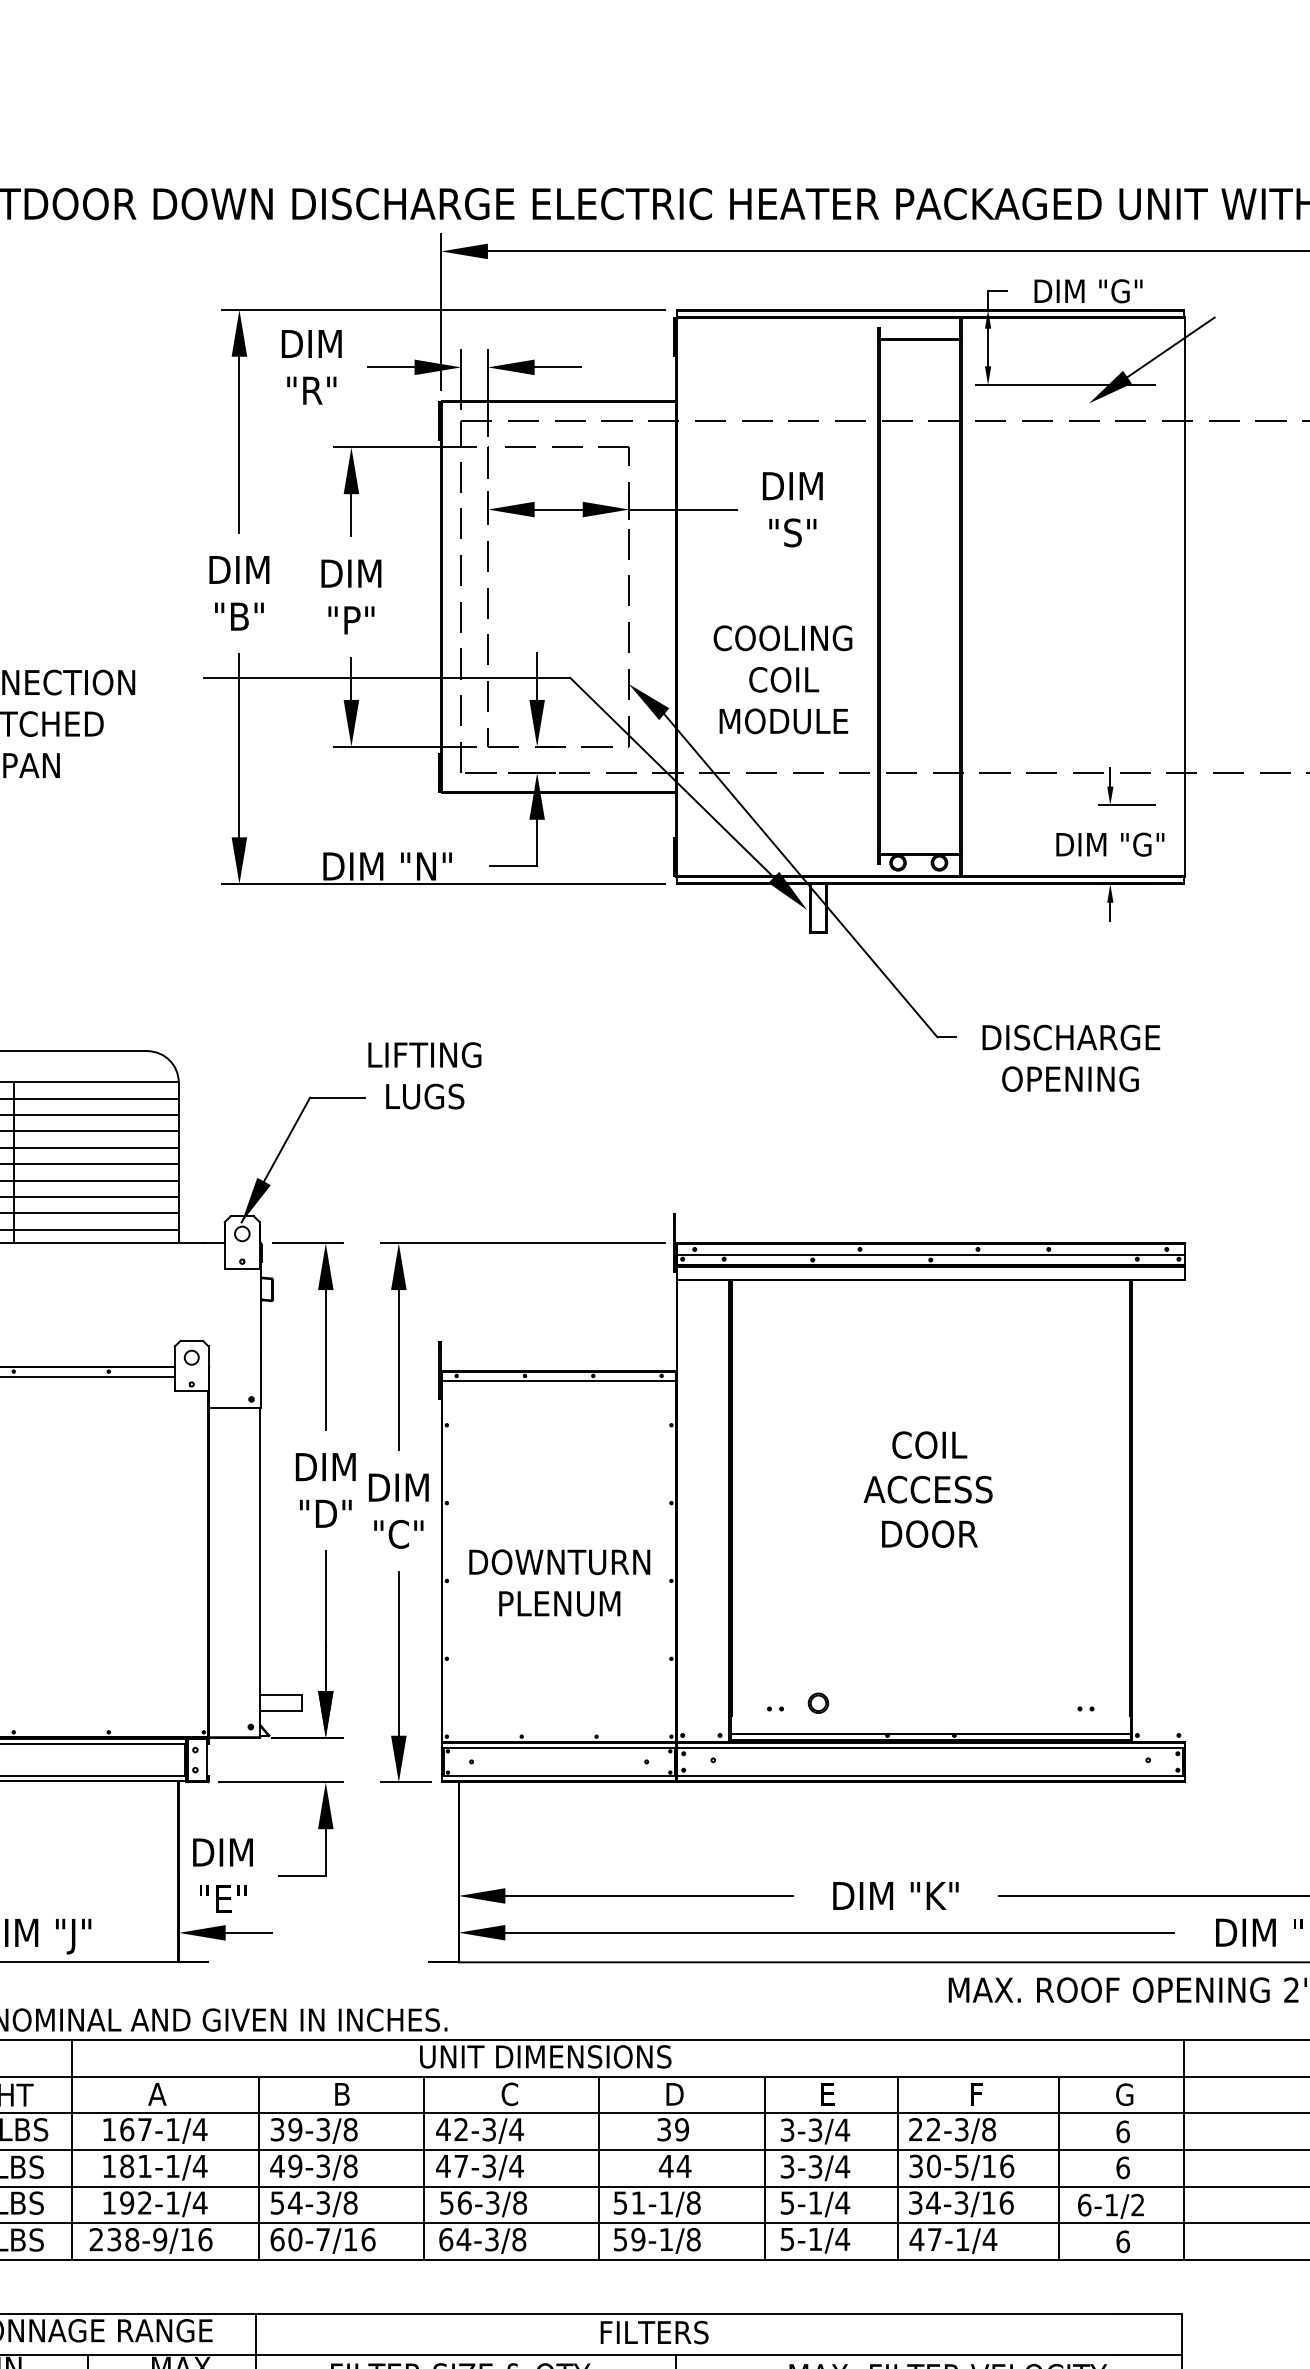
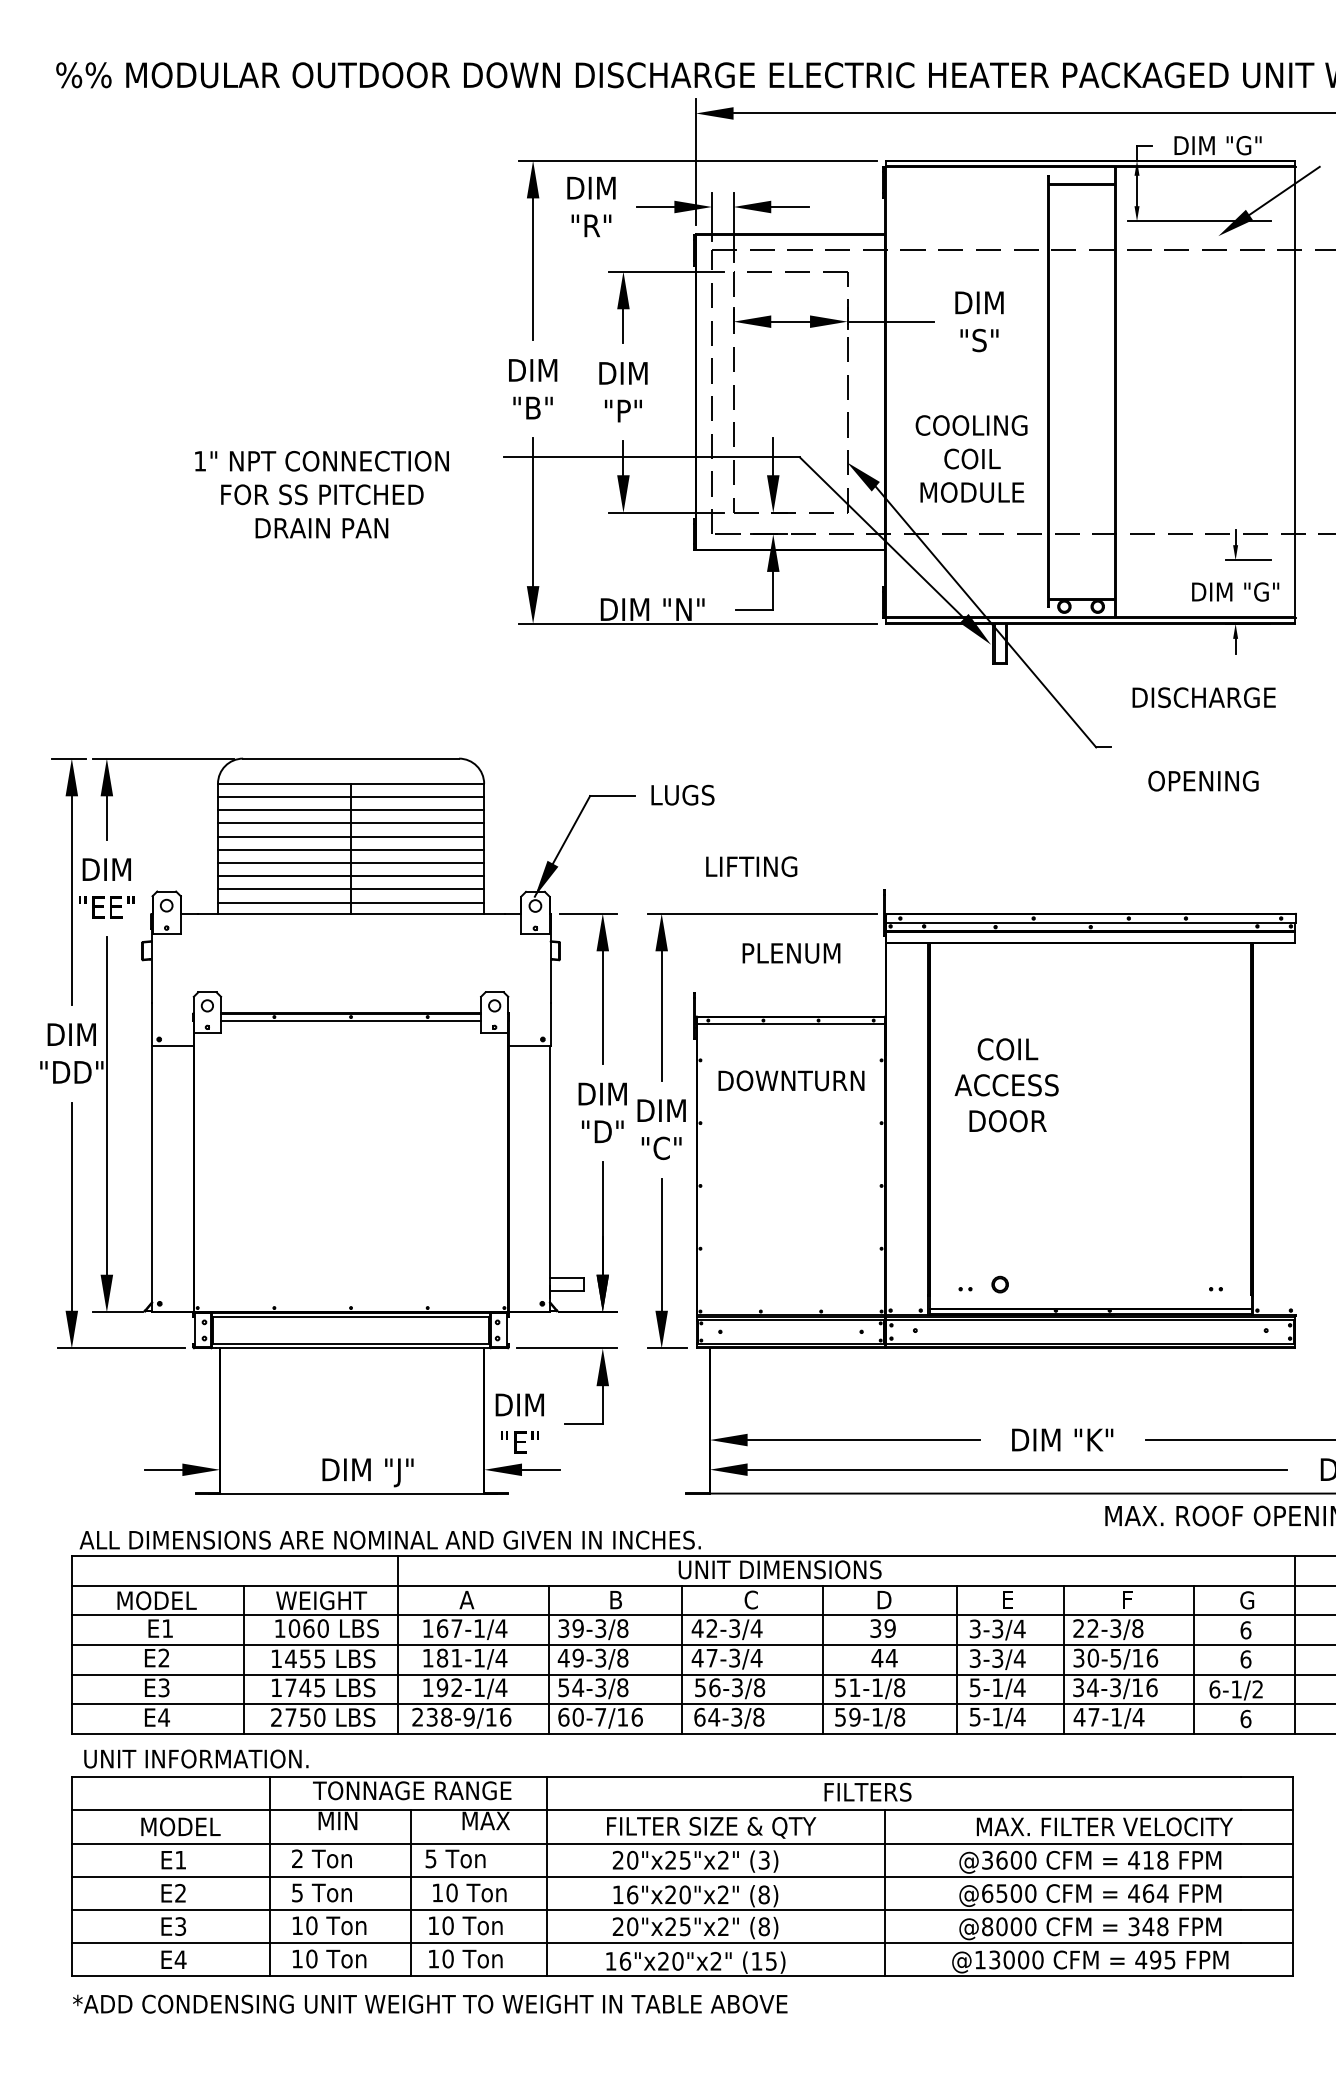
text: (1070, 1037) -> (1203, 697), moved
text: (424, 1054) -> (751, 866), moved
text: (927, 1489) -> (1006, 1085), moved
text: (559, 1561) -> (791, 1080), moved
text: (559, 1603) -> (791, 953), moved

